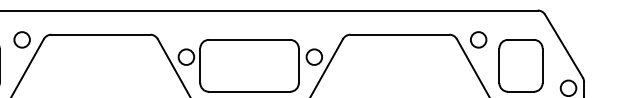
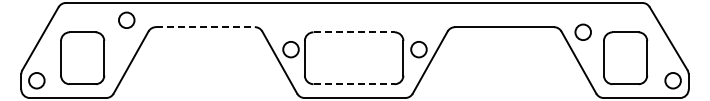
line: (100, 35) -> (205, 27), solid -> dashed
circle: (21, 39) -> (126, 19), moved
line: (249, 40) -> (354, 32), solid -> dashed
line: (249, 92) -> (354, 84), solid -> dashed

